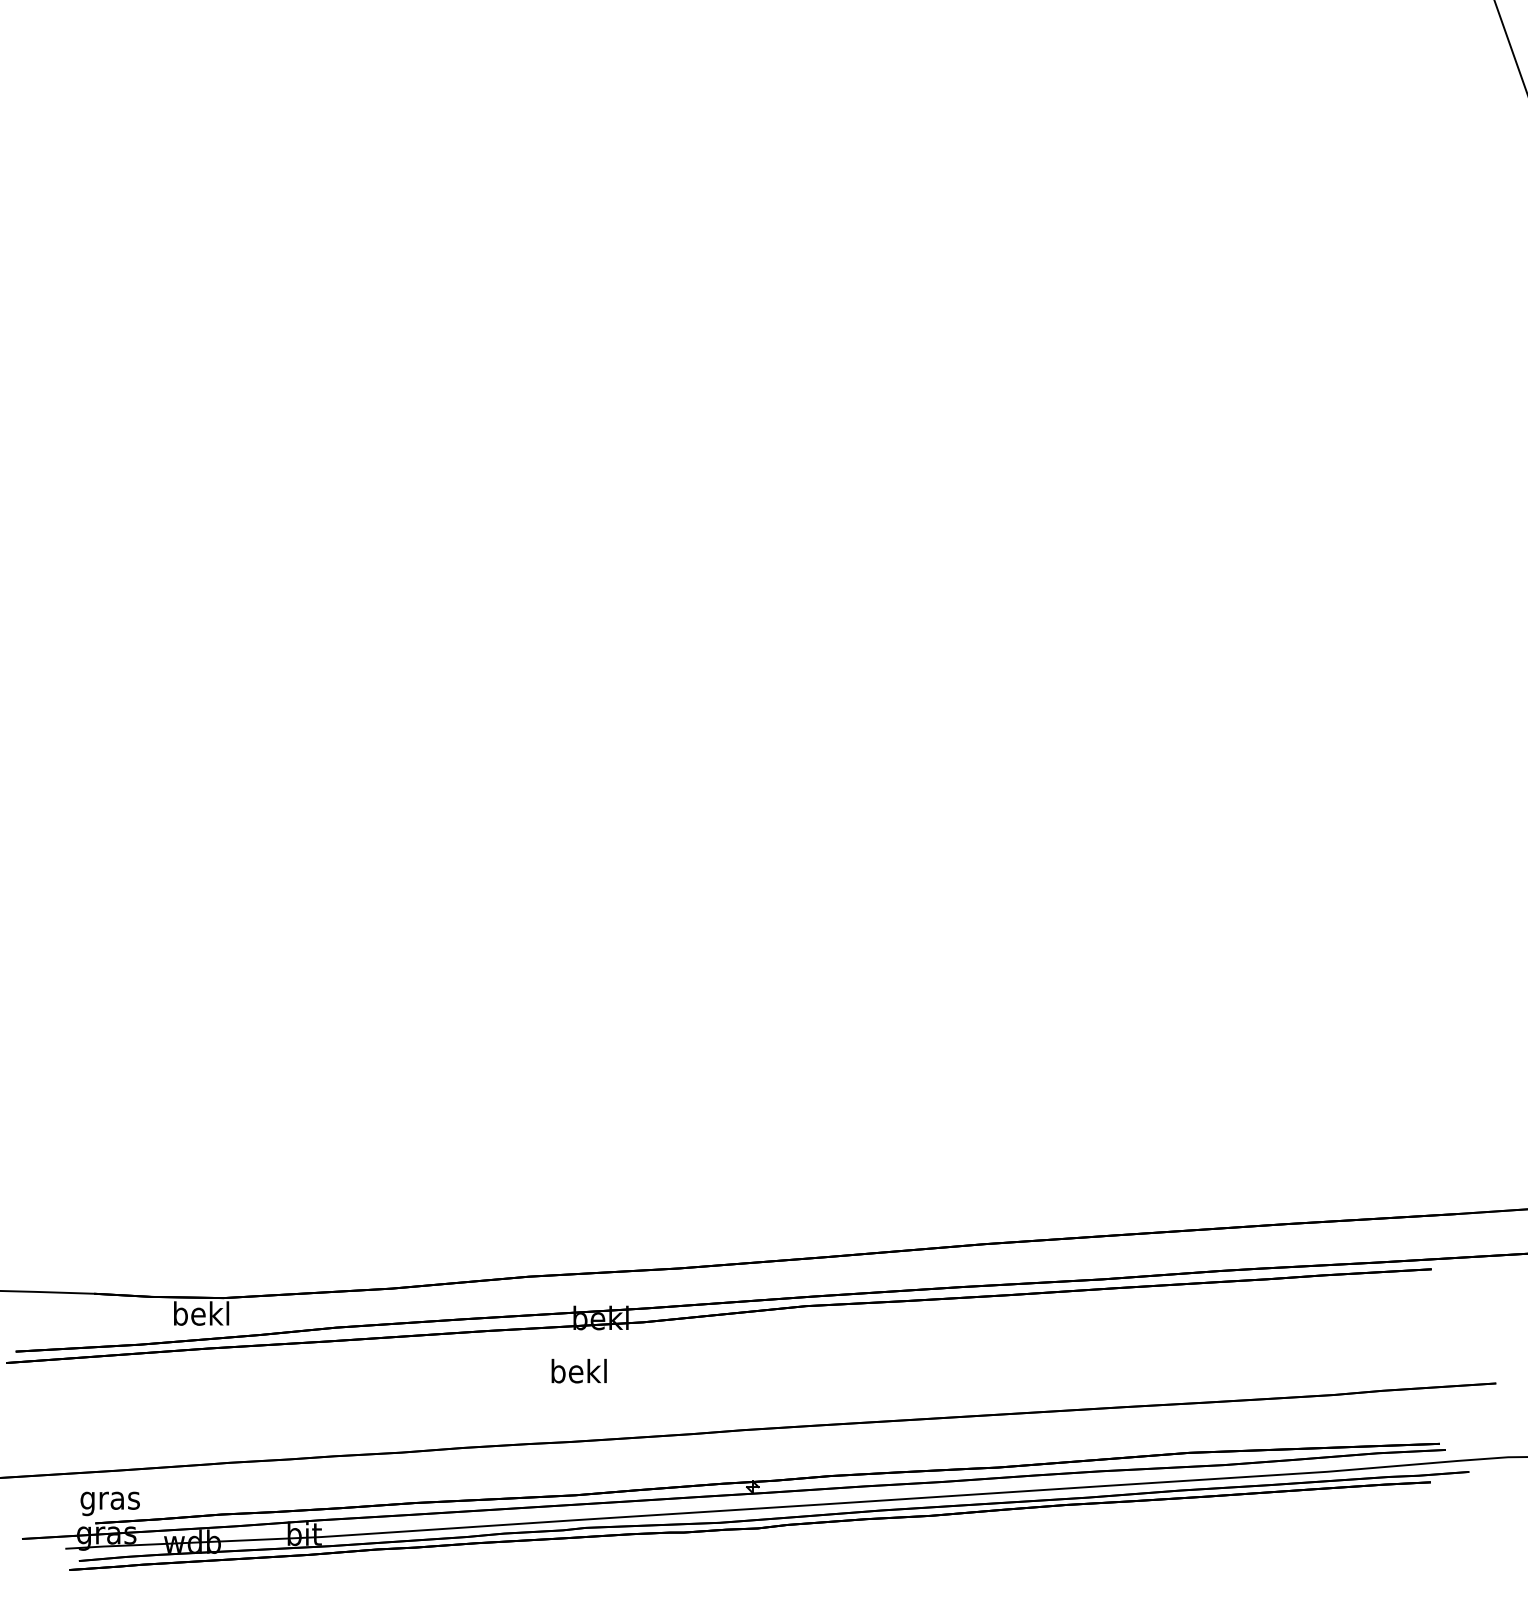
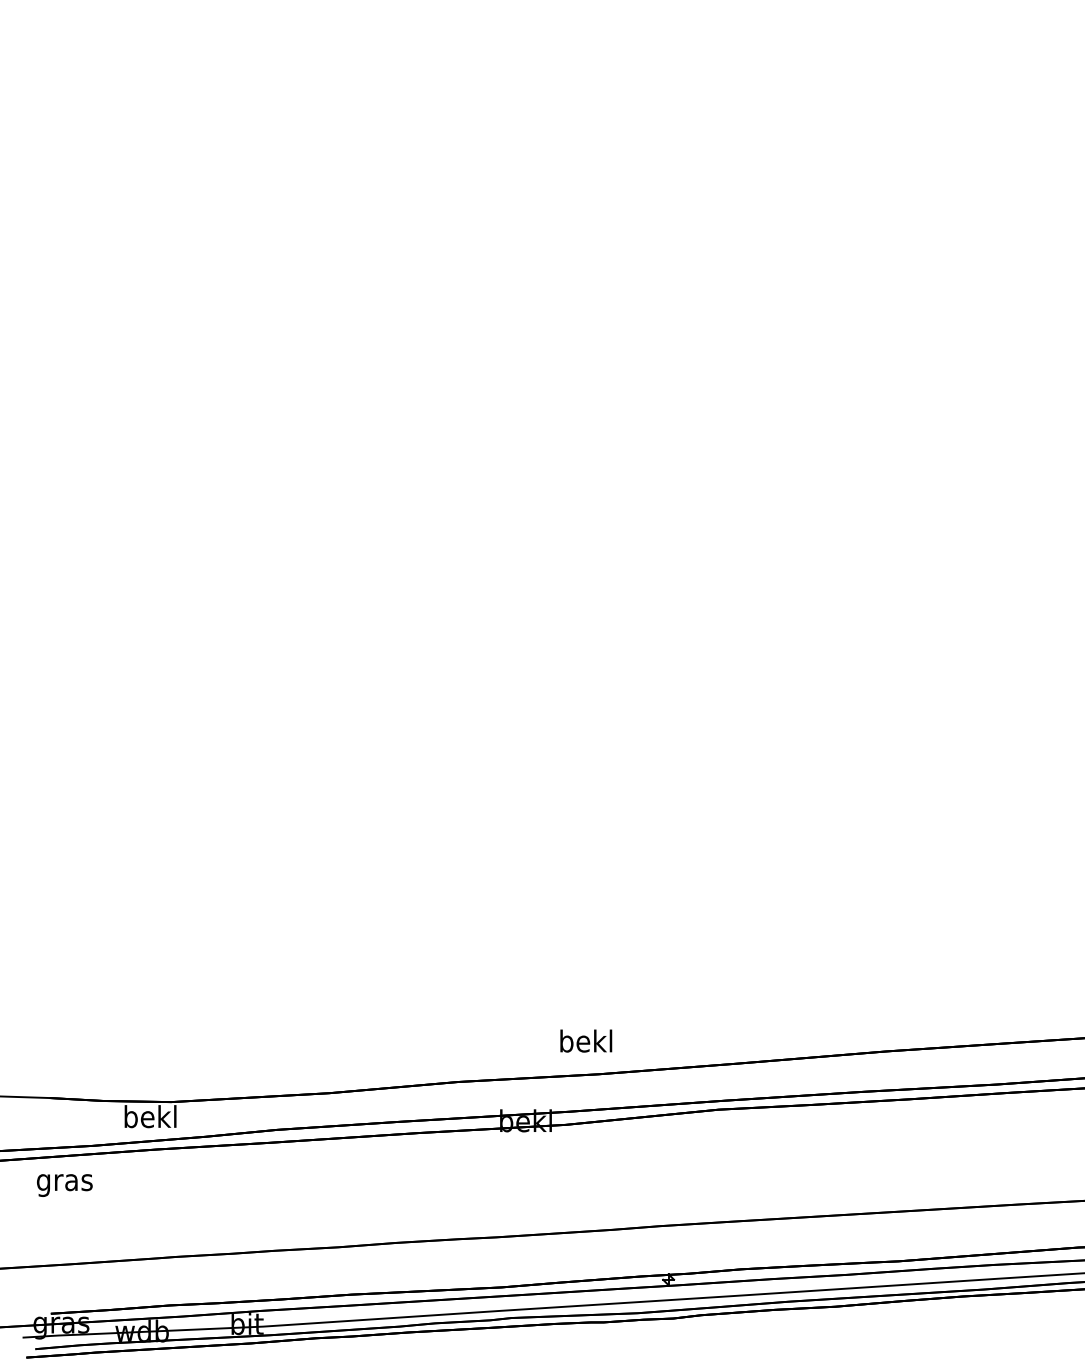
text: (578, 1370) -> (585, 1040), moved
text: (109, 1503) -> (64, 1185), moved

